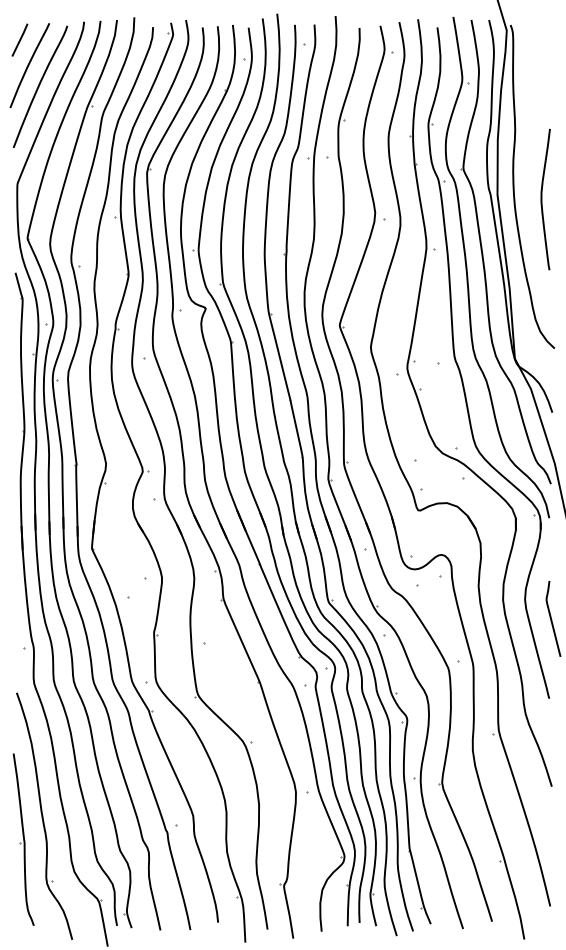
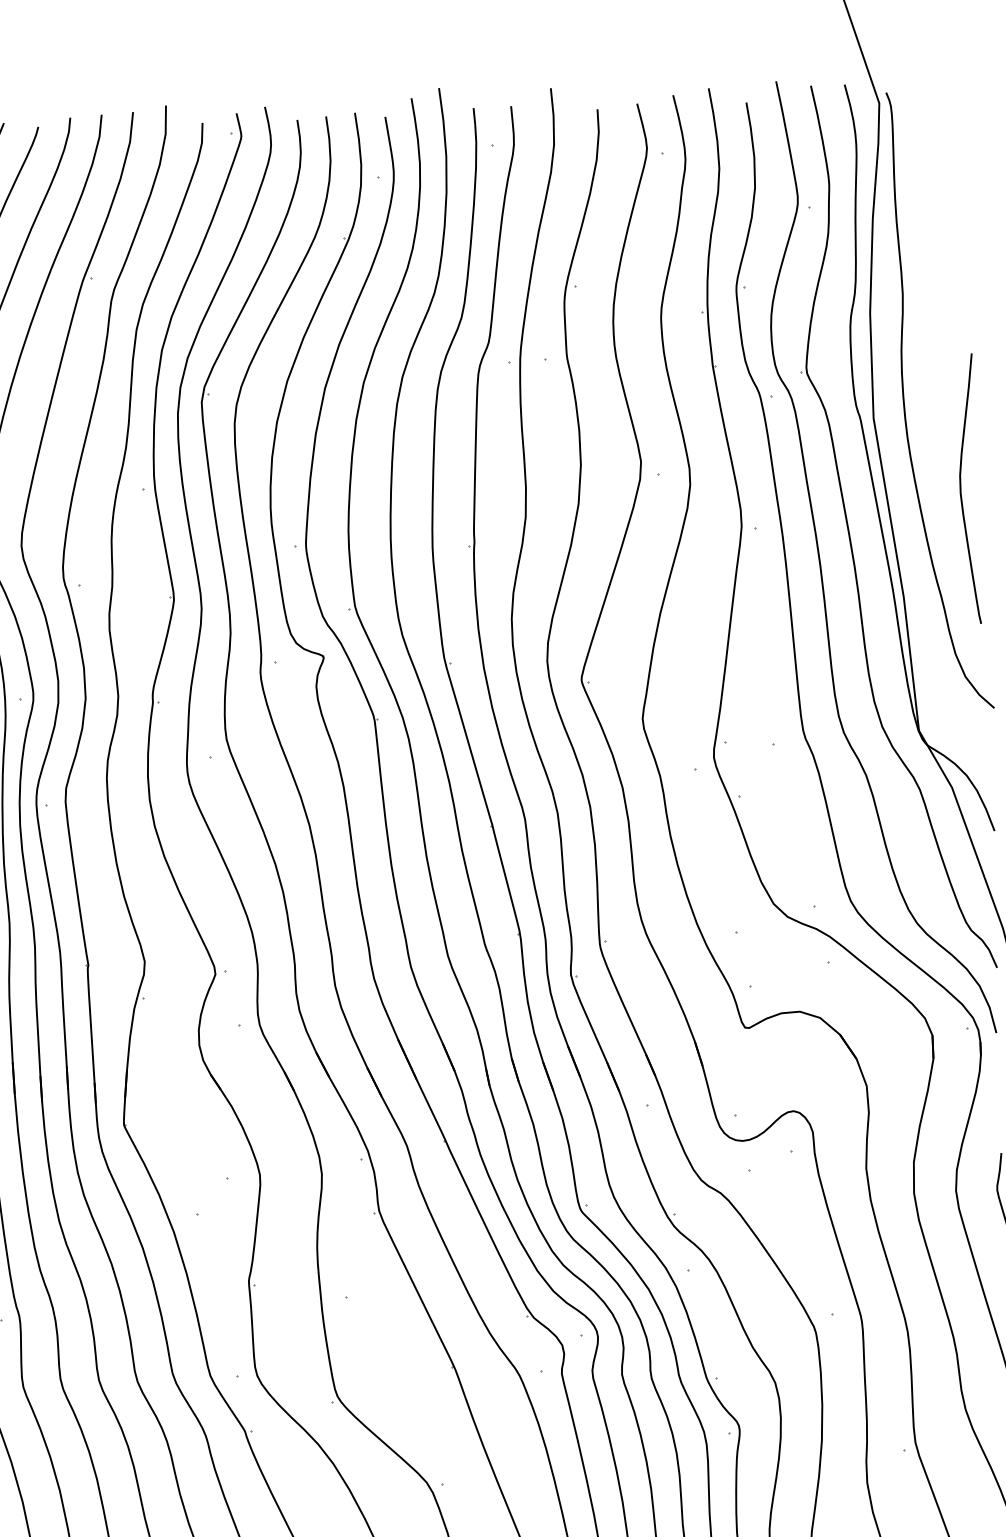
curve: (542, 199) -> (962, 489), moved

